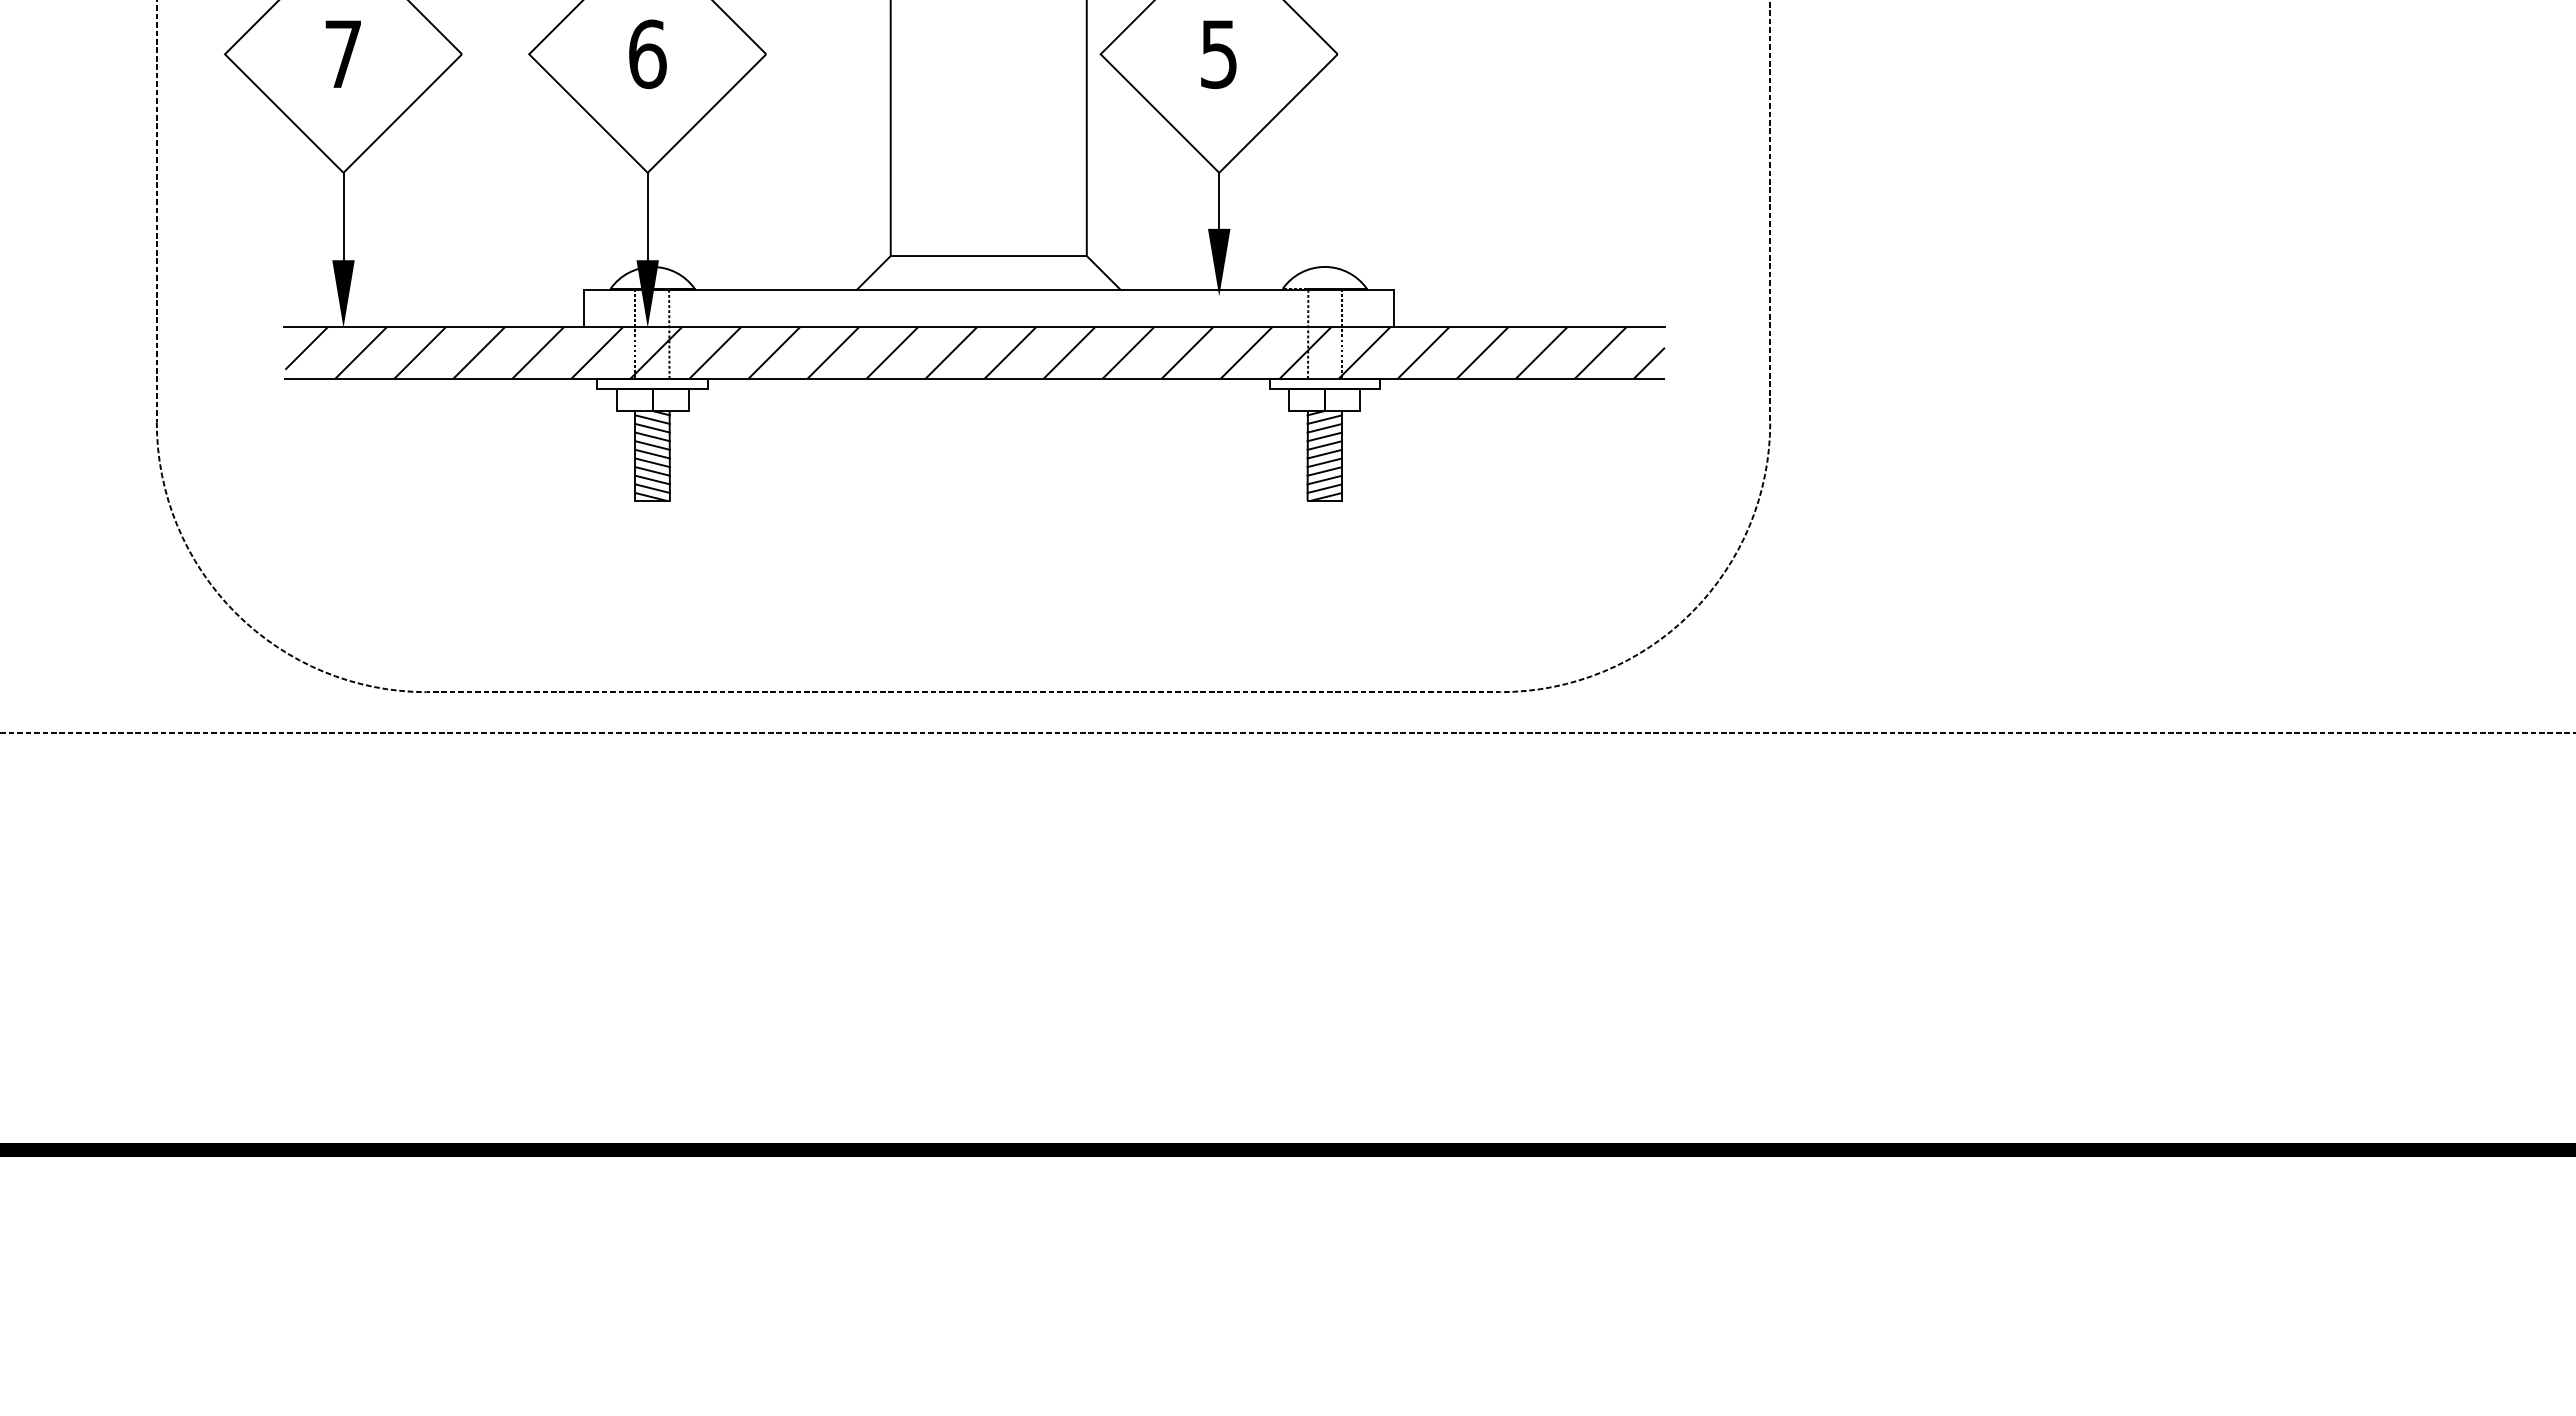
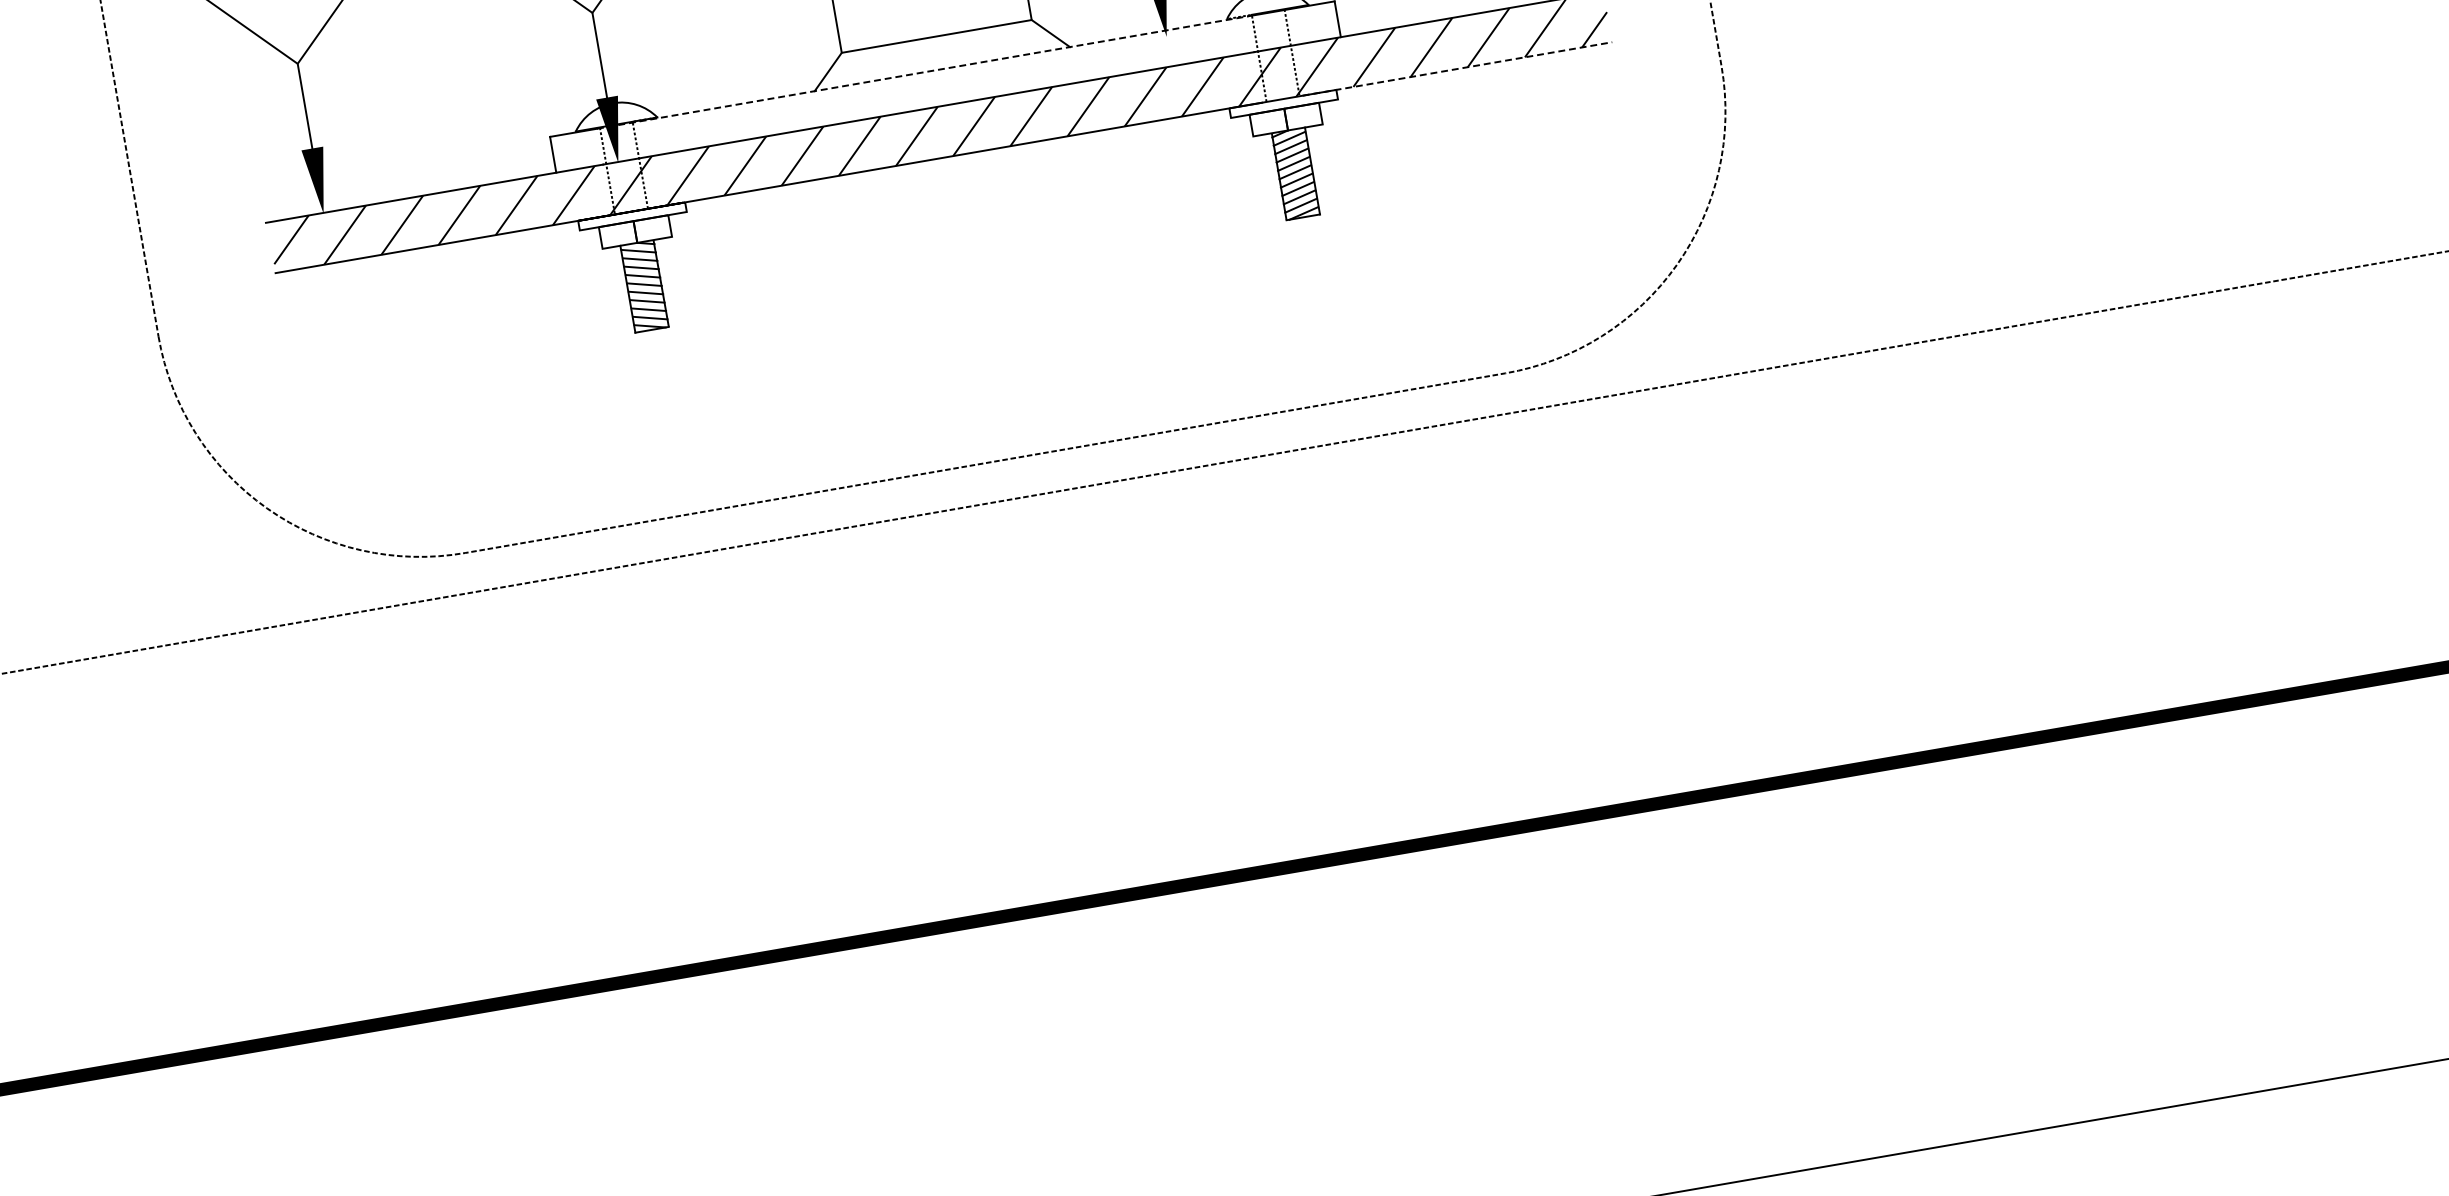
line: (968, 289) -> (922, 72), solid -> dashed
line: (1505, 378) -> (1457, 68), solid -> dashed

